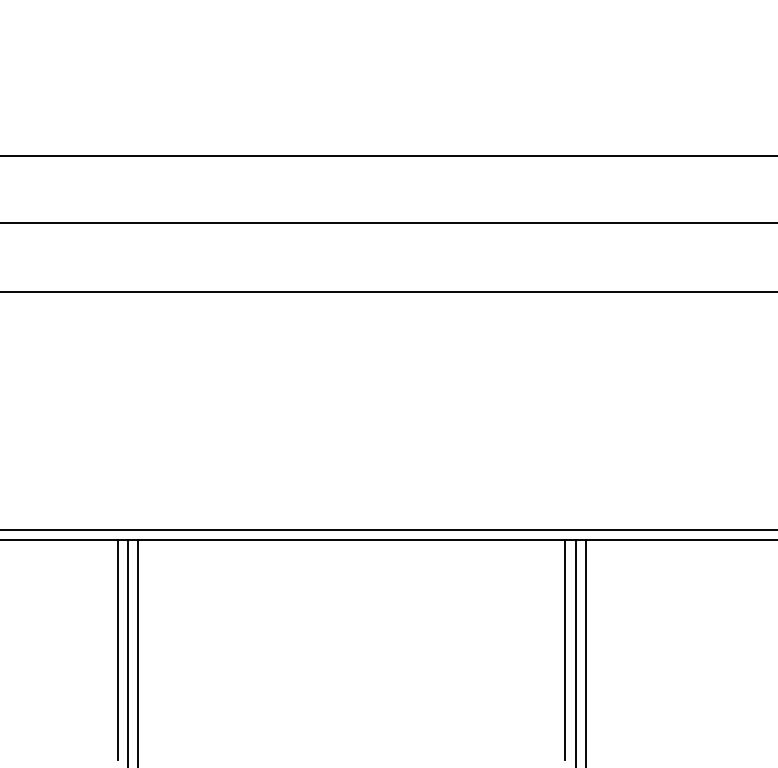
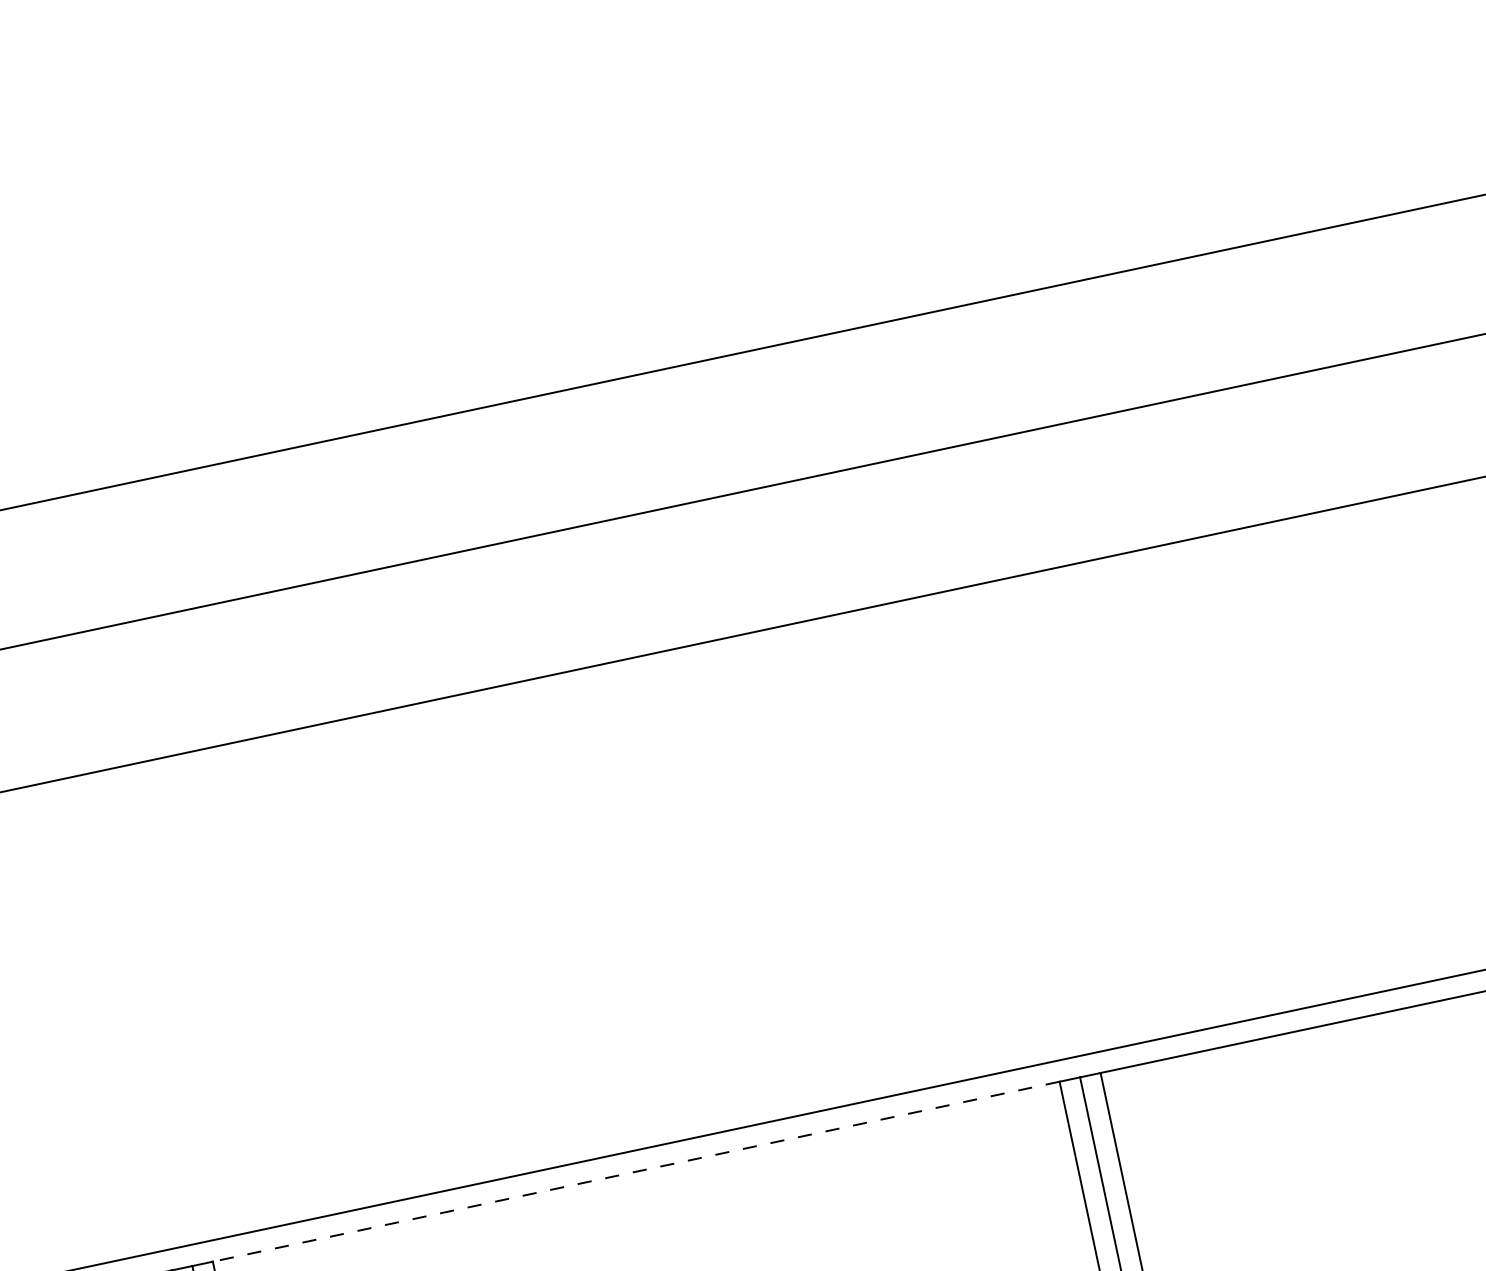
line: (351, 540) -> (635, 1172), solid -> dashed

